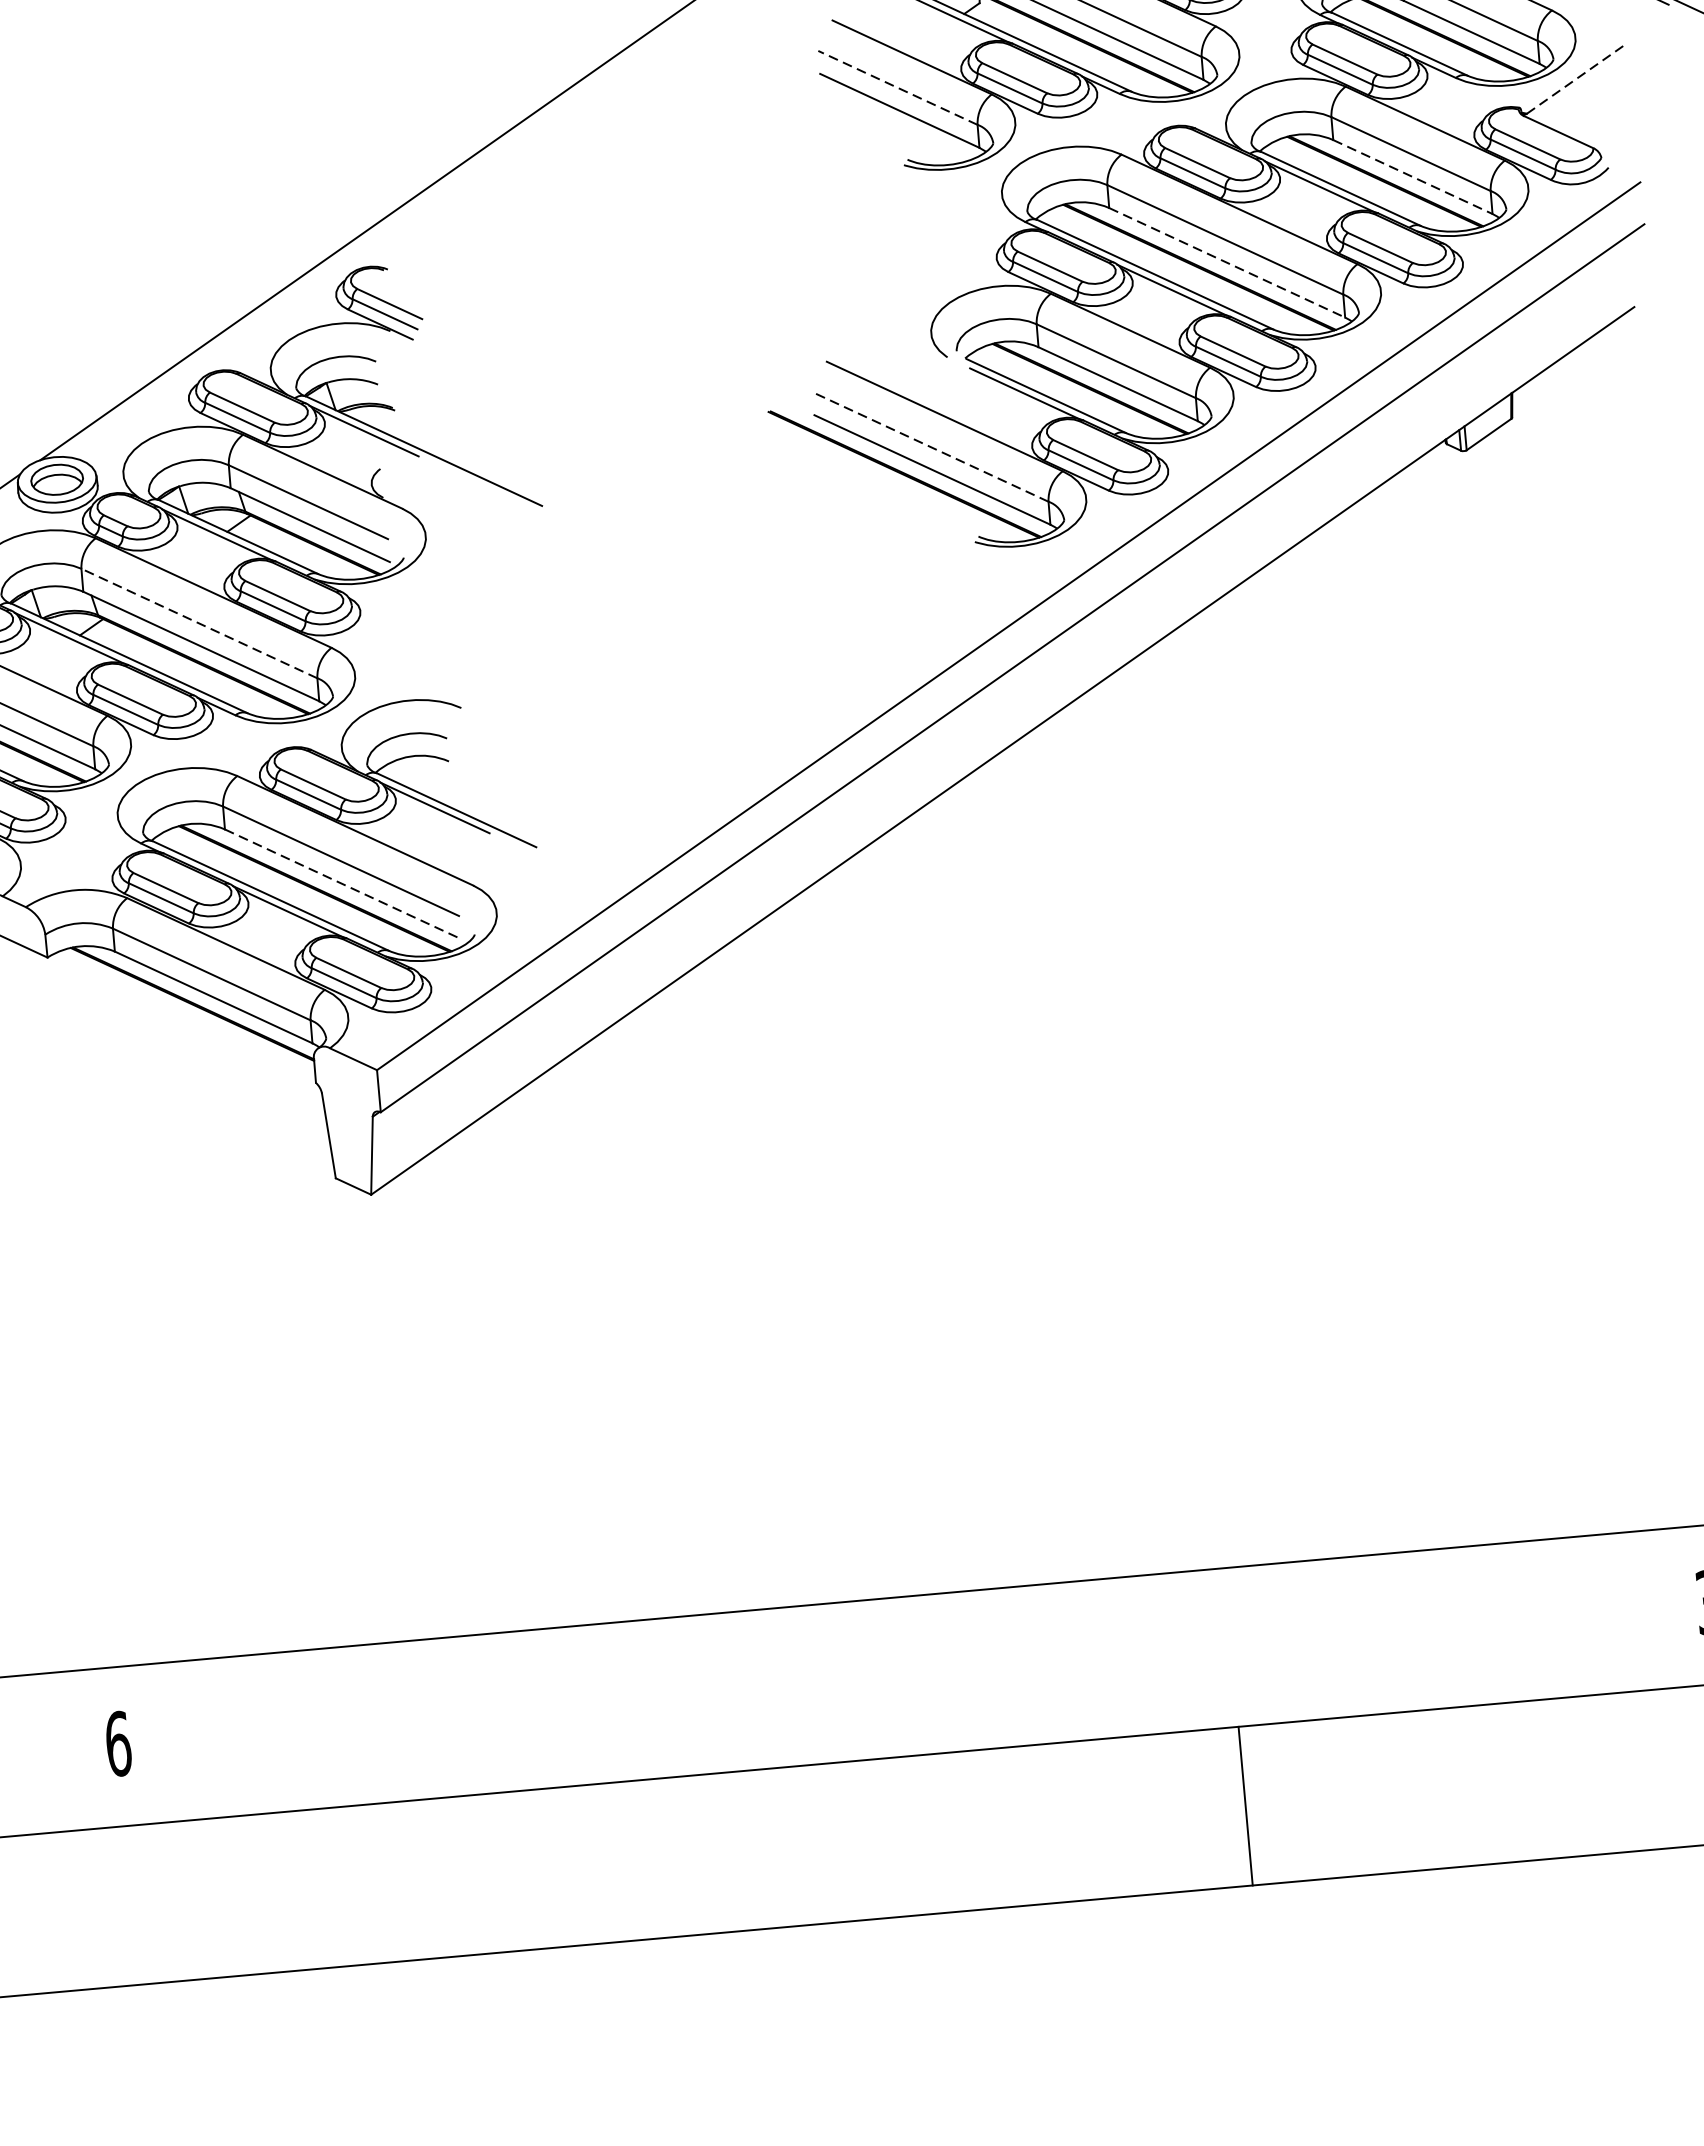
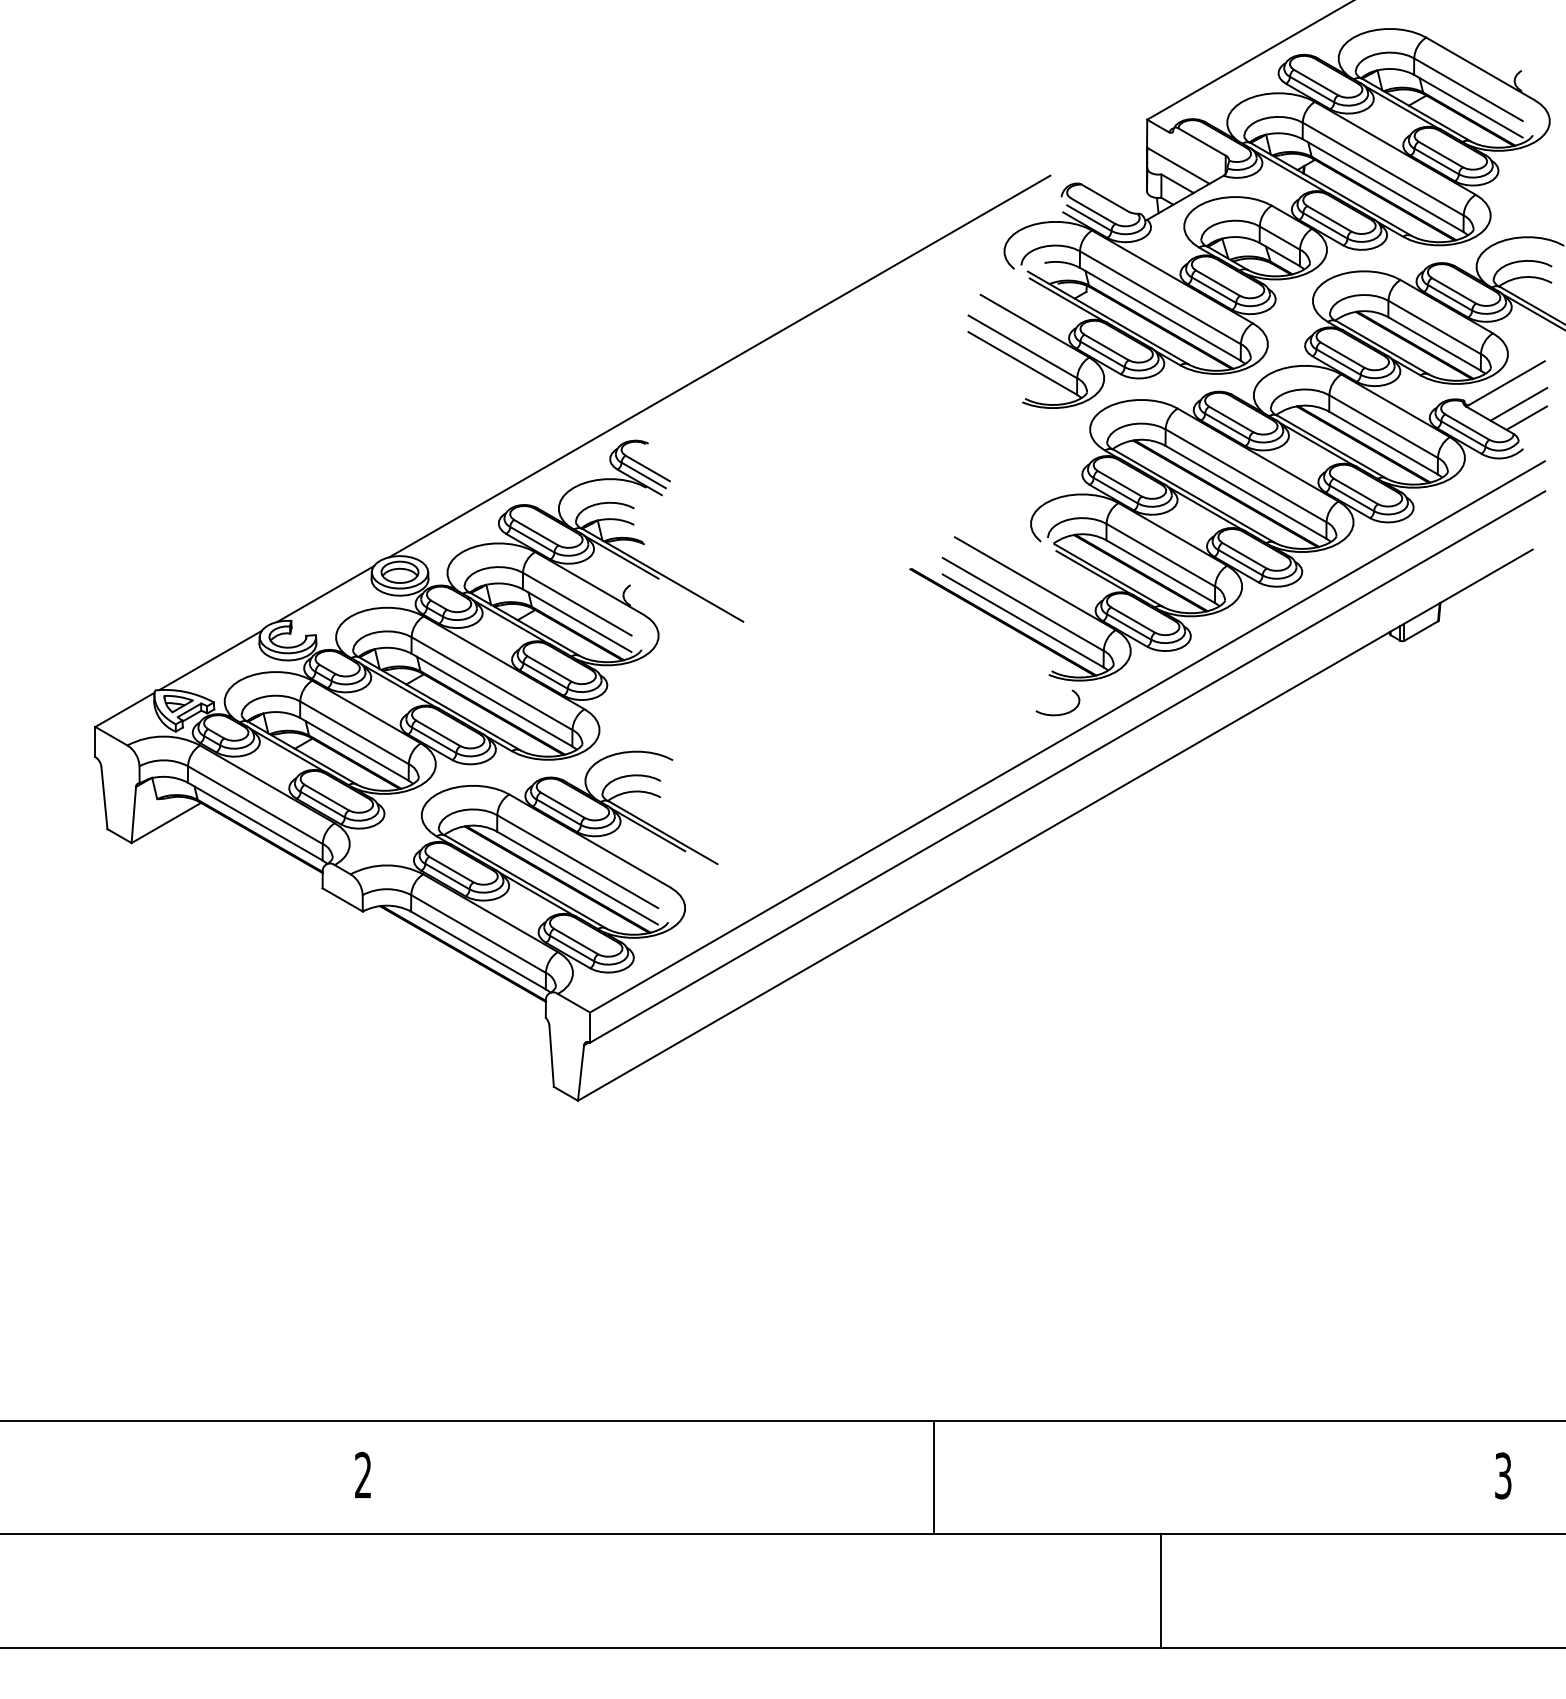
line: (1577, 78) -> (1506, 383), dashed -> solid
line: (897, 87) -> (1022, 346), dashed -> solid
line: (1596, 106) -> (1518, 404), added
line: (1609, 123) -> (1526, 417), added
line: (1412, 177) -> (1383, 443), dashed -> solid
line: (1226, 263) -> (1245, 492), dashed -> solid
line: (930, 447) -> (1023, 604), dashed -> solid
curve: (996, 594) -> (1060, 713), added
line: (200, 623) -> (492, 683), dashed -> solid
line: (342, 884) -> (577, 878), dashed -> solid
line: (913, 1675) -> (933, 1477), added
text: (118, 1742) -> (363, 1474), 6 -> 2

